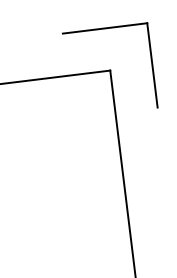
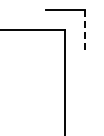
line: (152, 64) -> (85, 29), solid -> dashed

